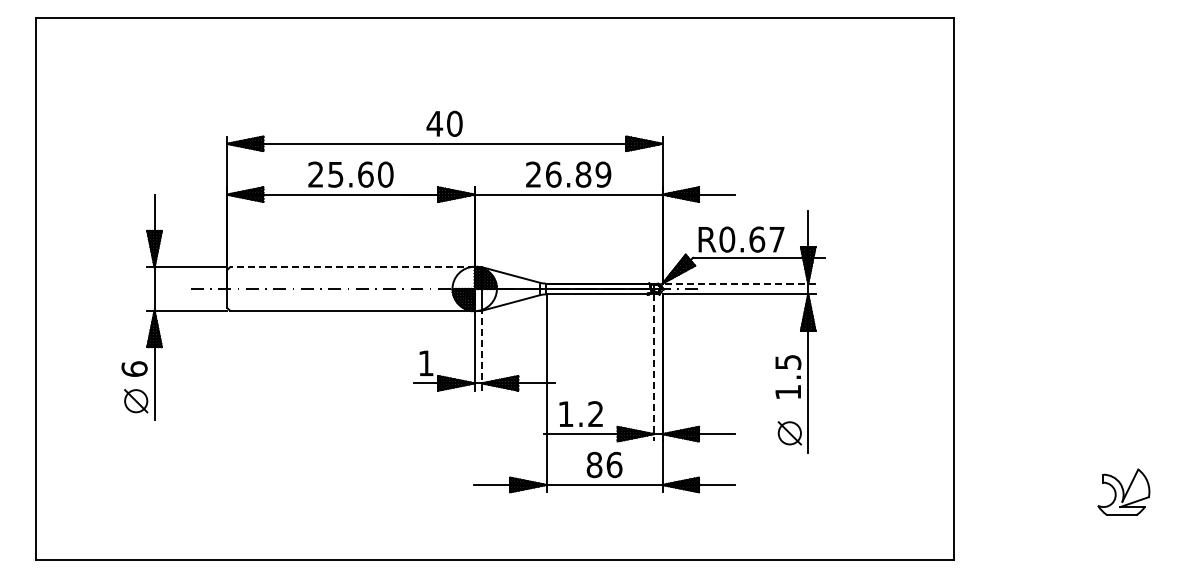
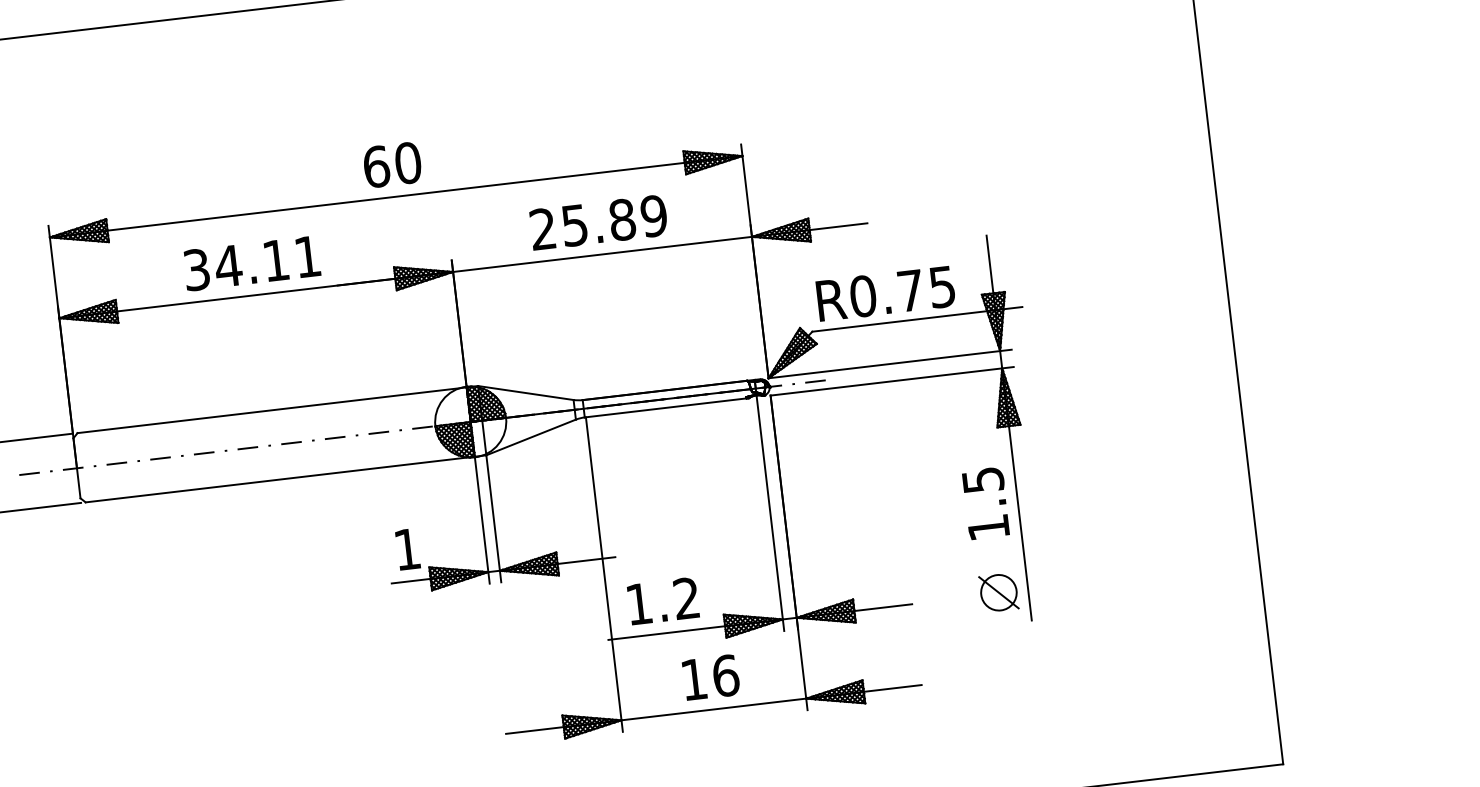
text: (434, 123) -> (375, 166), 40 -> 60
text: (350, 174) -> (251, 263), 25.60 -> 34.11
text: (553, 174) -> (574, 225), 26.89 -> 25.89
text: (766, 239) -> (925, 288), R0.67 -> R0.75
line: (351, 267) -> (270, 410), dashed -> solid
line: (738, 283) -> (889, 364), dashed -> solid
line: (481, 350) -> (493, 518), dashed -> solid
line: (653, 368) -> (769, 515), dashed -> solid
text: (594, 464) -> (694, 678), 86 -> 16

